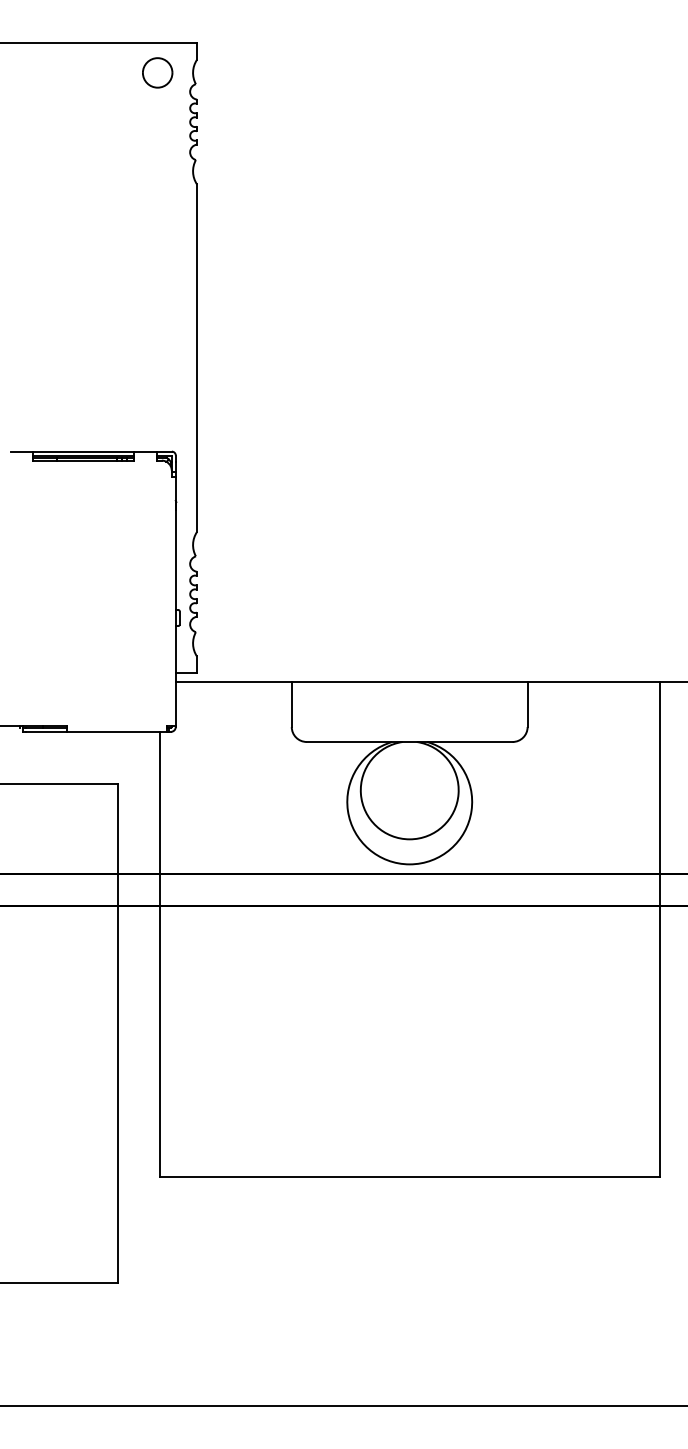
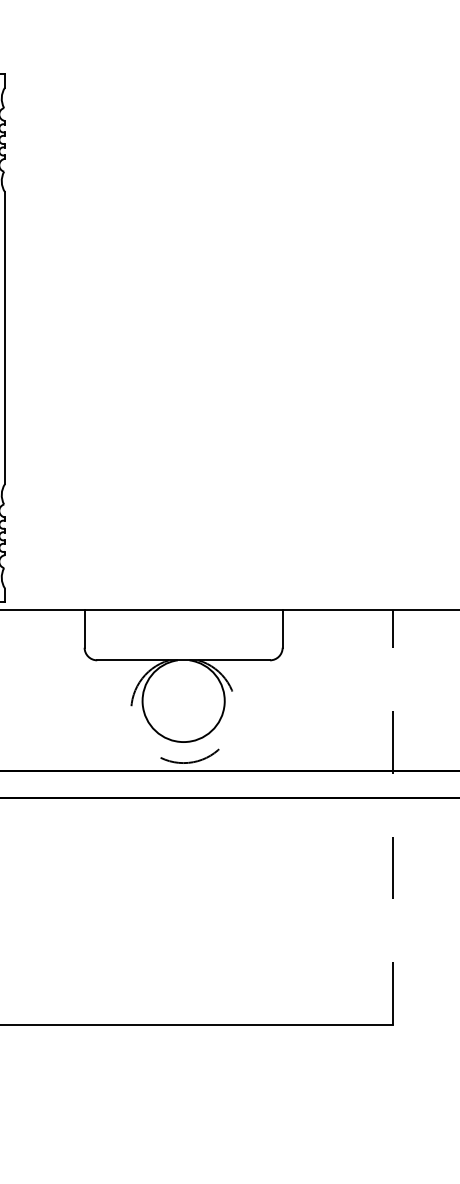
arc: (409, 864) -> (183, 763), solid -> dashed
line: (659, 929) -> (393, 817), solid -> dashed

